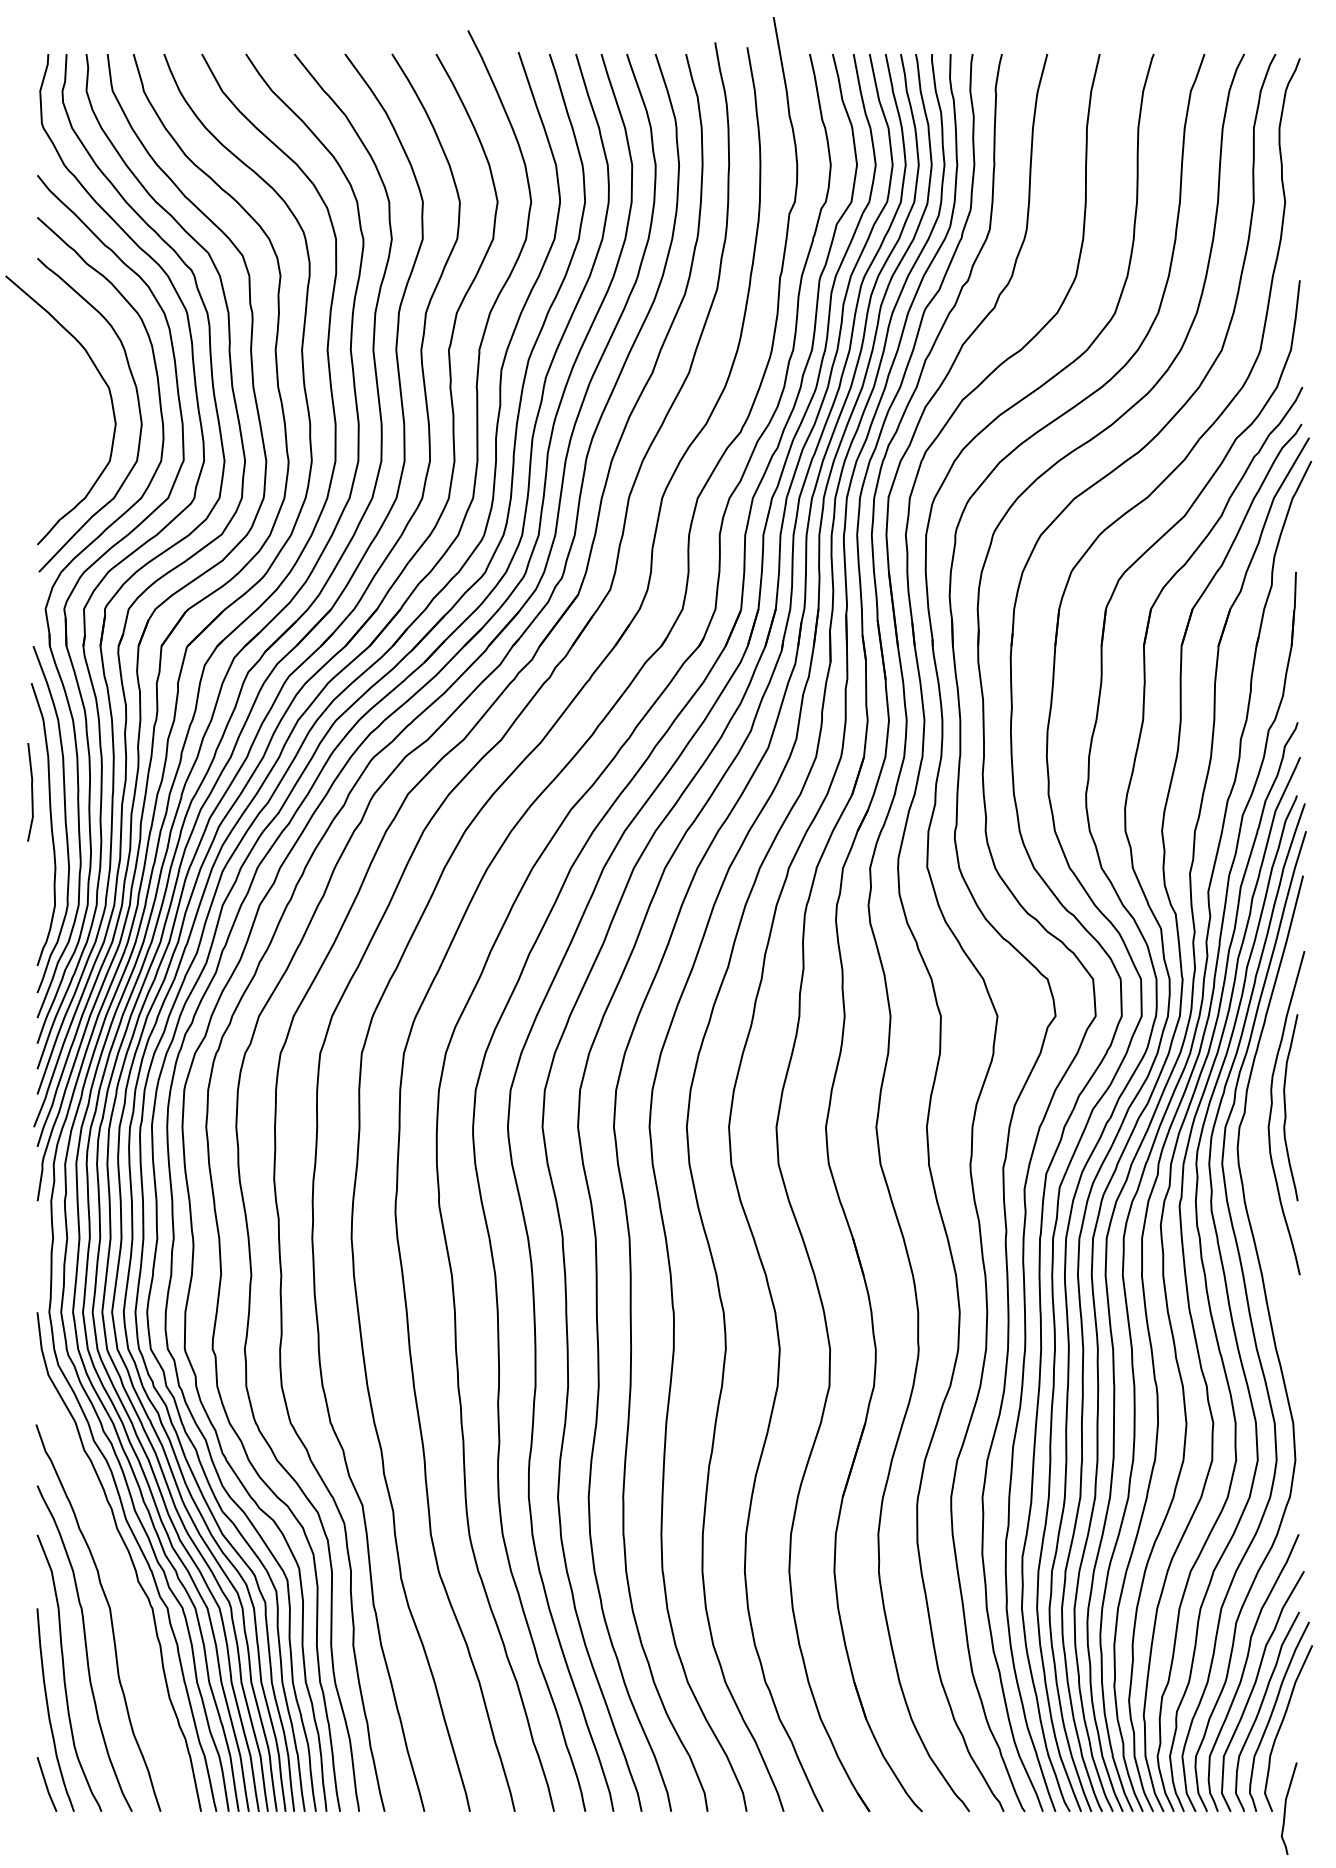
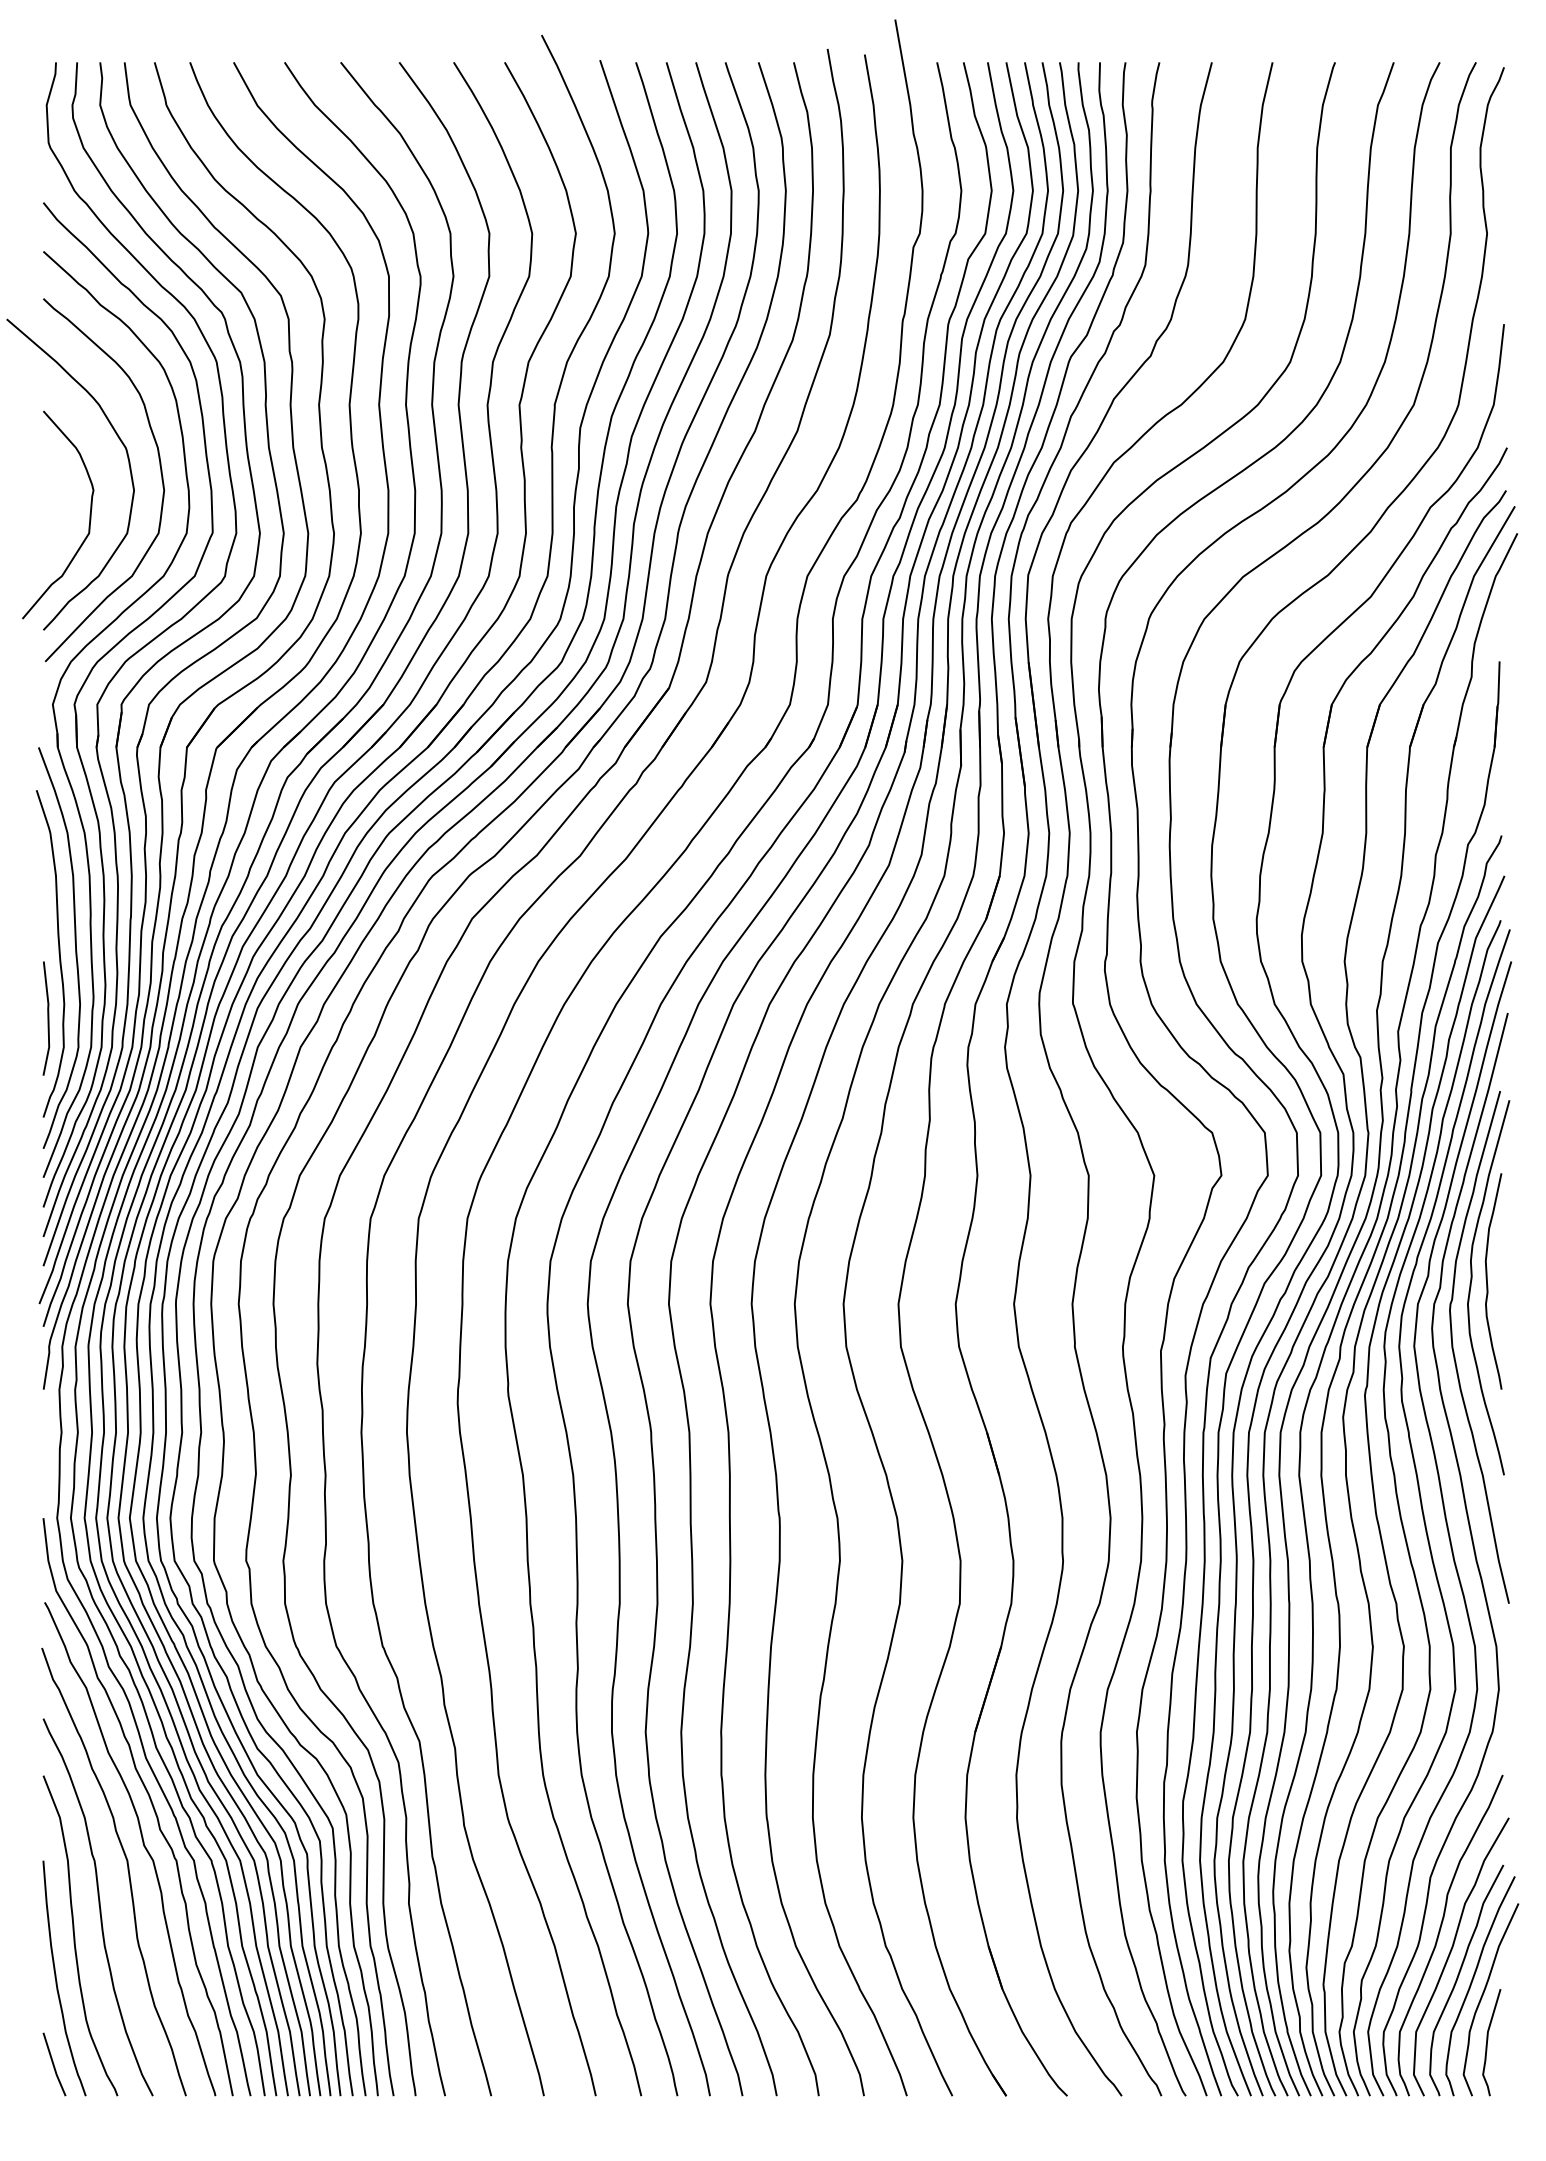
curve: (77, 444) -> (89, 514), added
line: (31, 792) -> (47, 1018), moved
curve: (1257, 1168) -> (1454, 1351), added
curve: (123, 1596) -> (143, 1846), added
curve: (1286, 1806) -> (1488, 2040), moved

